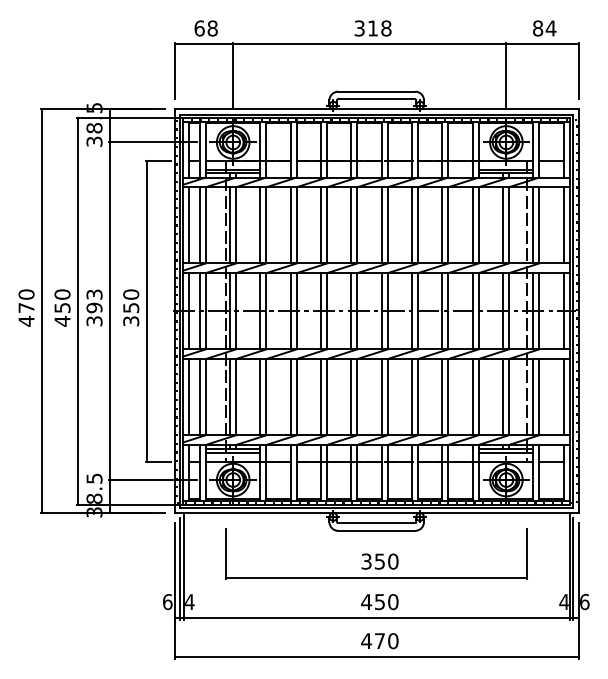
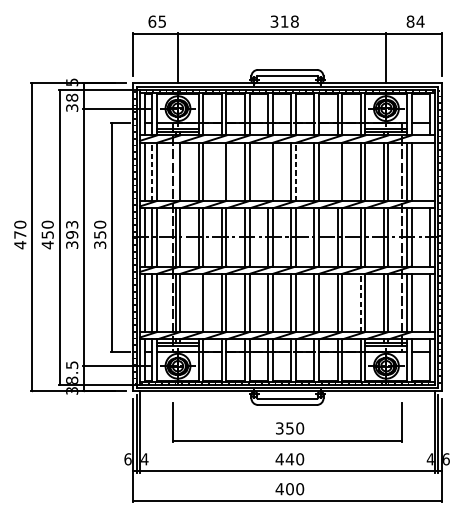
text: (212, 28) -> (162, 21), 68 -> 65
line: (199, 224) -> (152, 171), solid -> dashed
line: (387, 224) -> (295, 171), solid -> dashed
line: (230, 225) -> (175, 172), removed
line: (290, 225) -> (221, 172), removed
line: (351, 225) -> (268, 172), removed
line: (442, 225) -> (337, 172), removed
line: (563, 225) -> (429, 172), removed
line: (472, 396) -> (360, 302), solid -> dashed
line: (260, 397) -> (198, 303), removed
text: (379, 602) -> (289, 459), 450 -> 440
text: (379, 641) -> (289, 489), 470 -> 400

